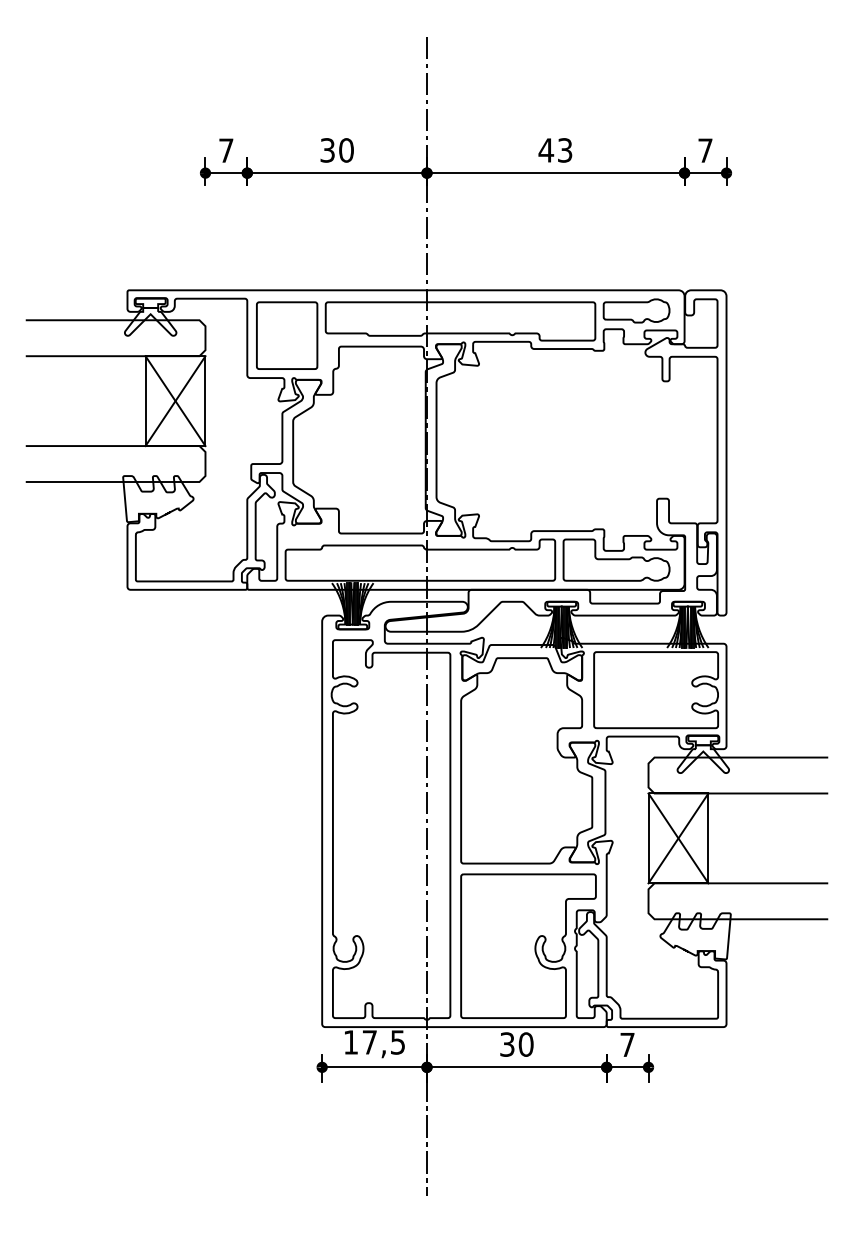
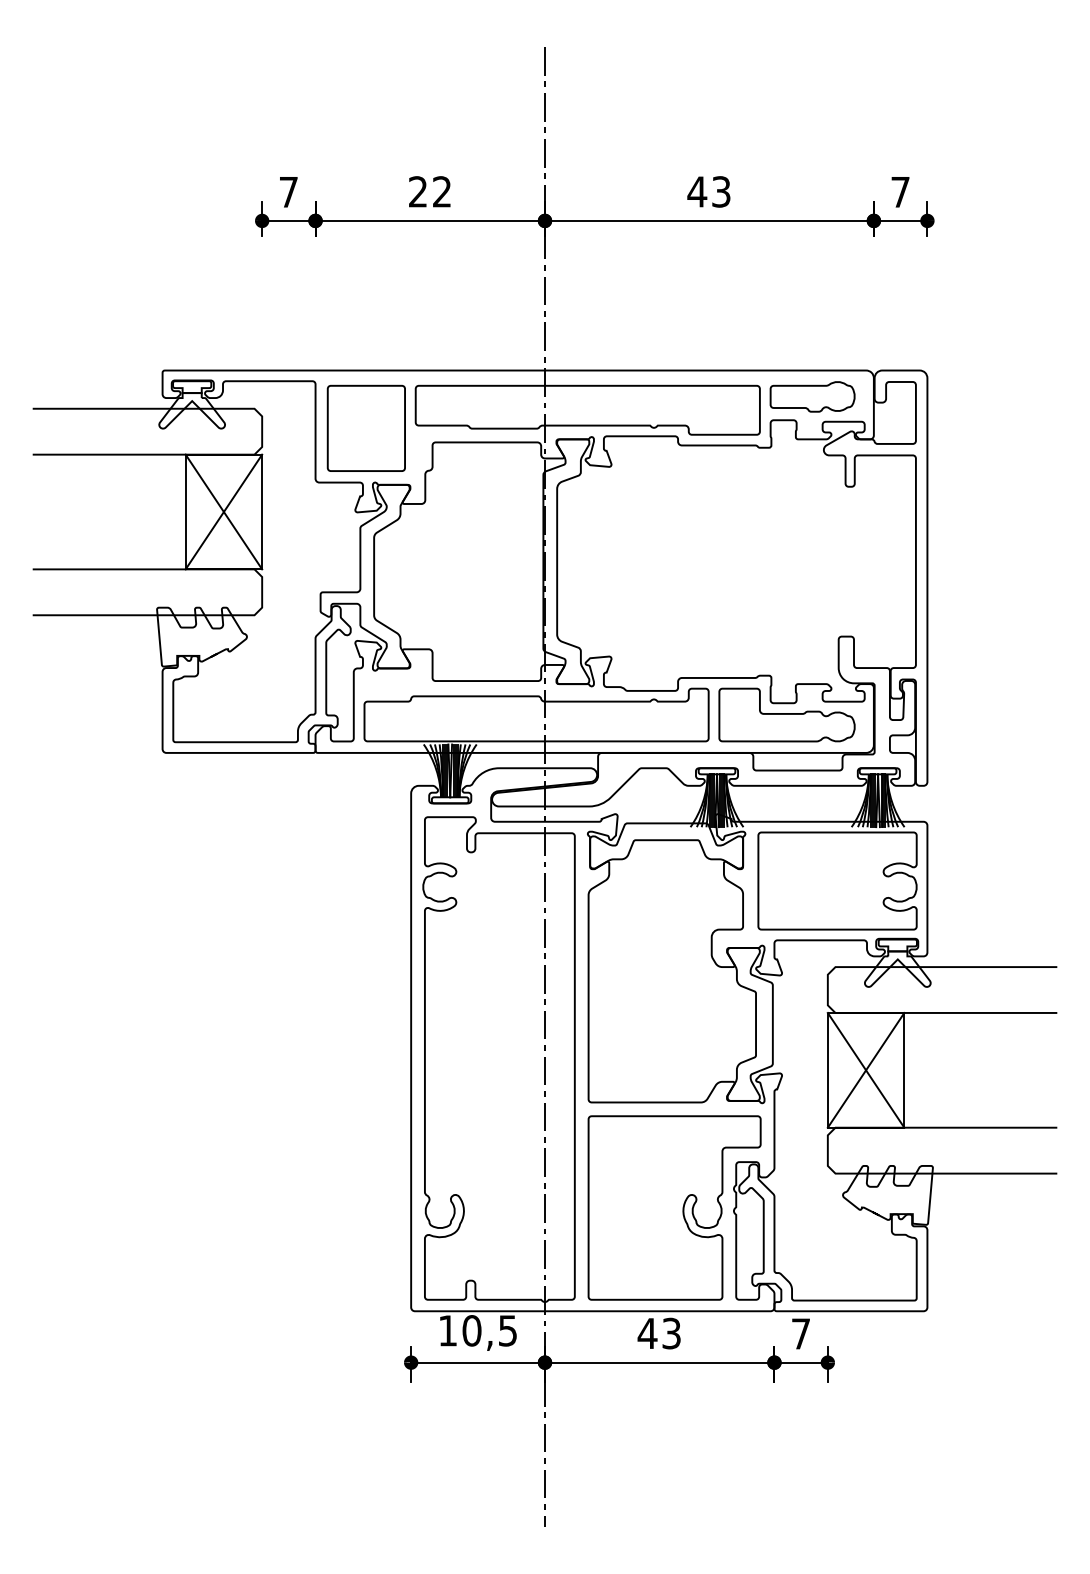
text: (336, 150) -> (429, 192), 30 -> 22
text: (369, 1042) -> (471, 1330), 17,5 -> 10,5
text: (516, 1044) -> (659, 1333), 30 -> 43

